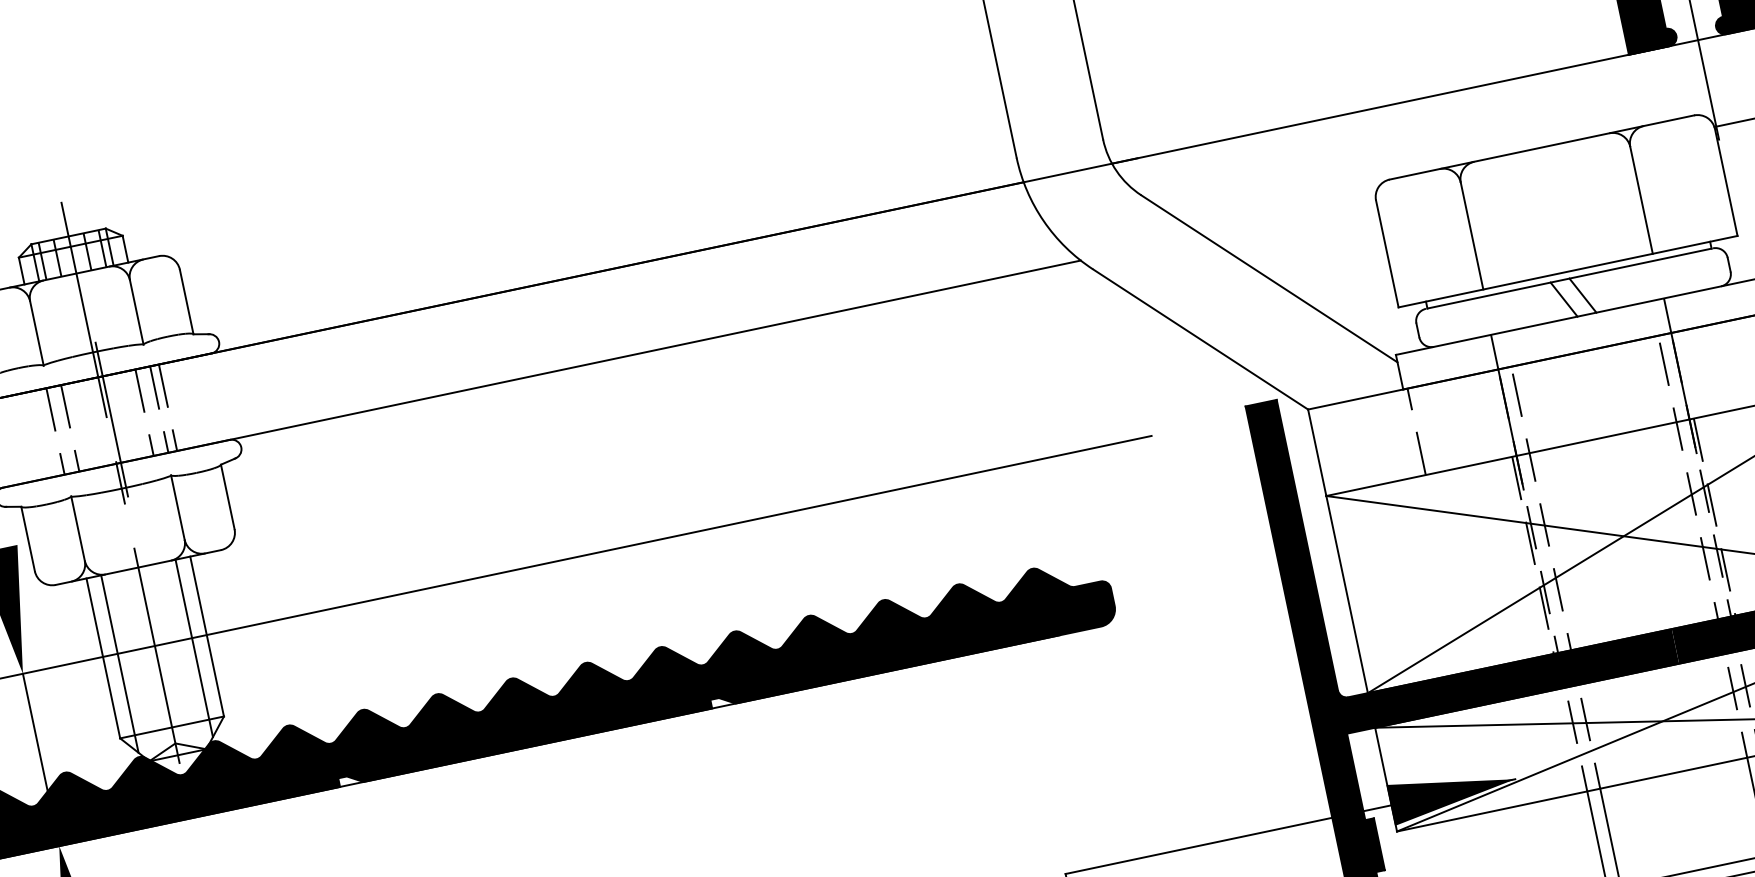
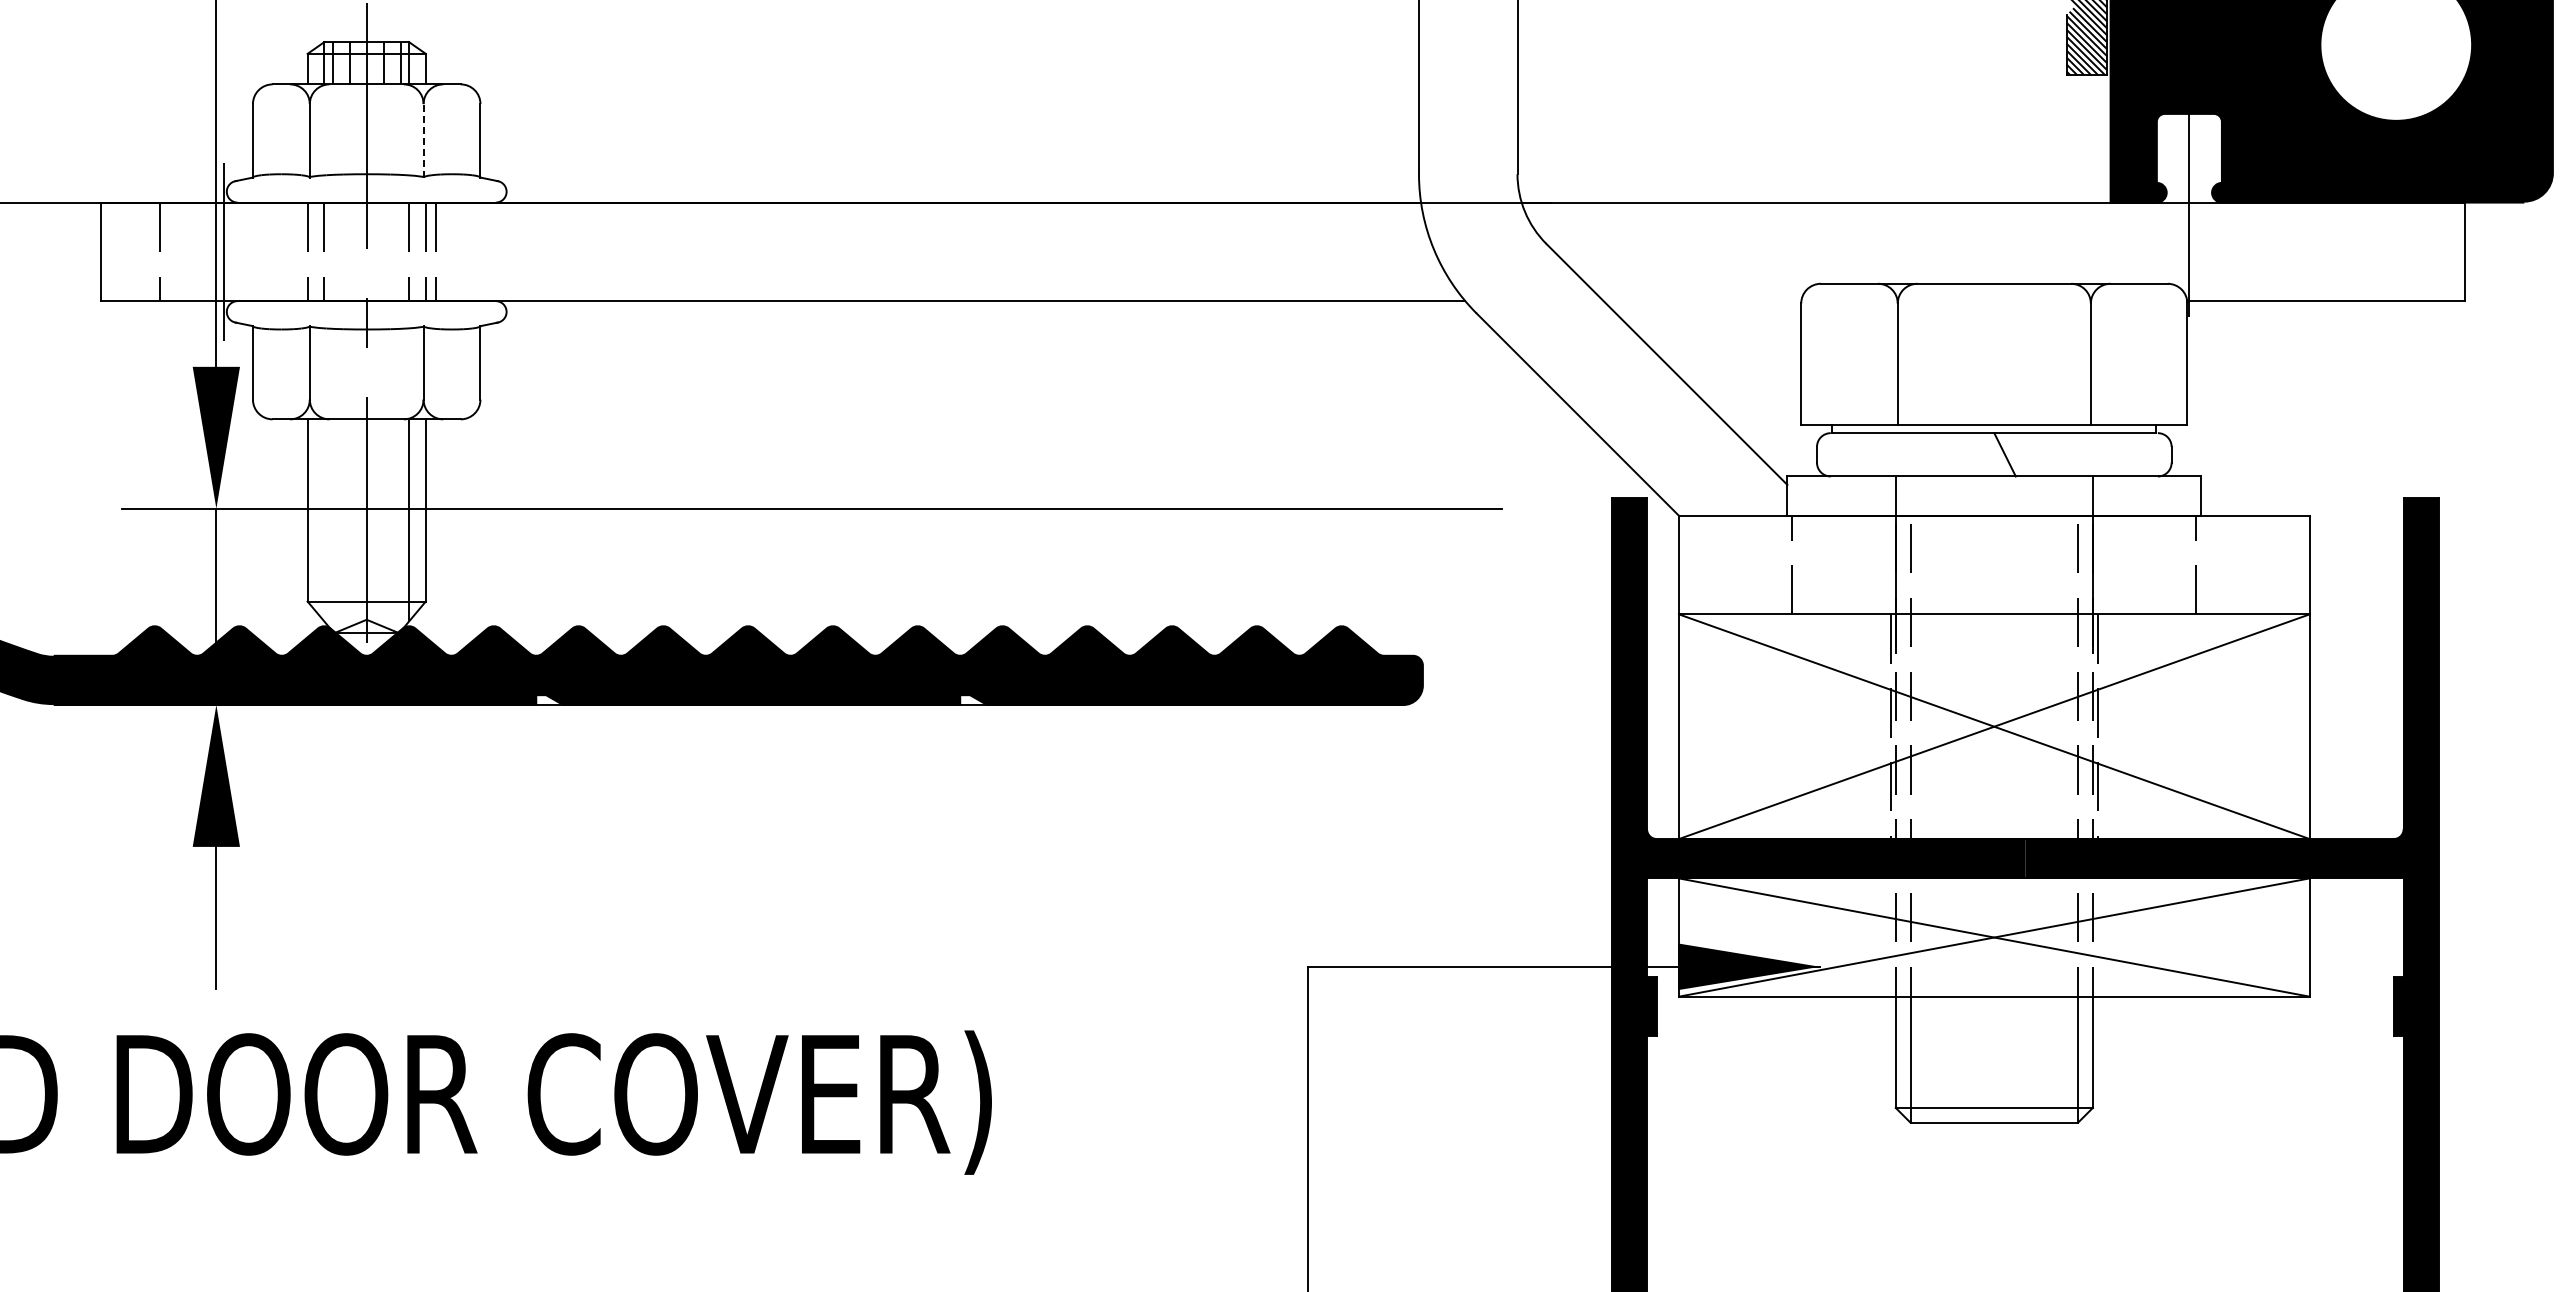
line: (1563, 299) -> (1983, 454), removed
line: (136, 312) -> (423, 140), solid -> dashed
line: (111, 419) -> (371, 251), removed
line: (120, 664) -> (324, 520), removed

